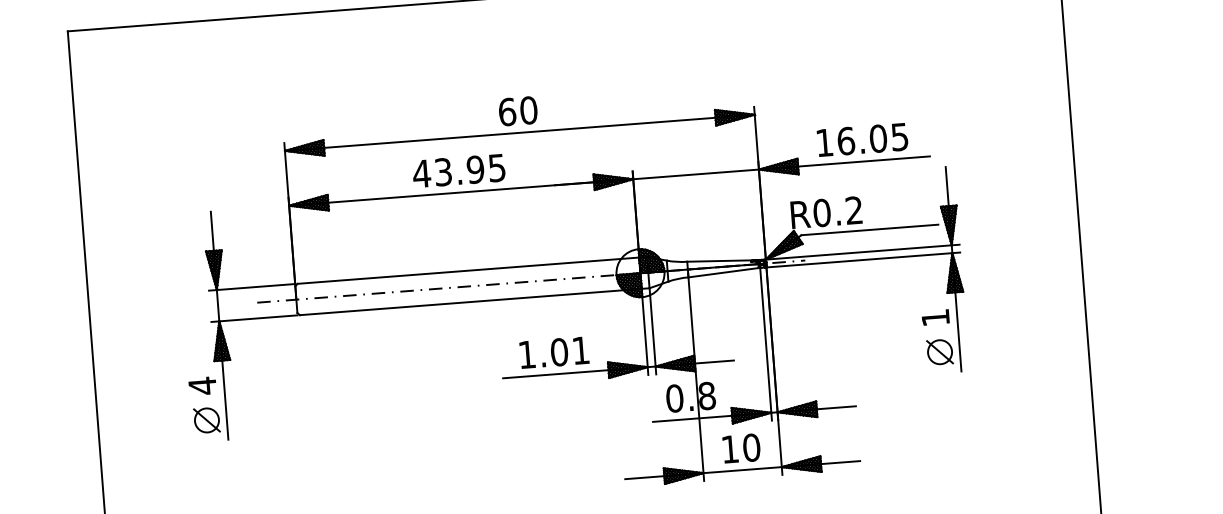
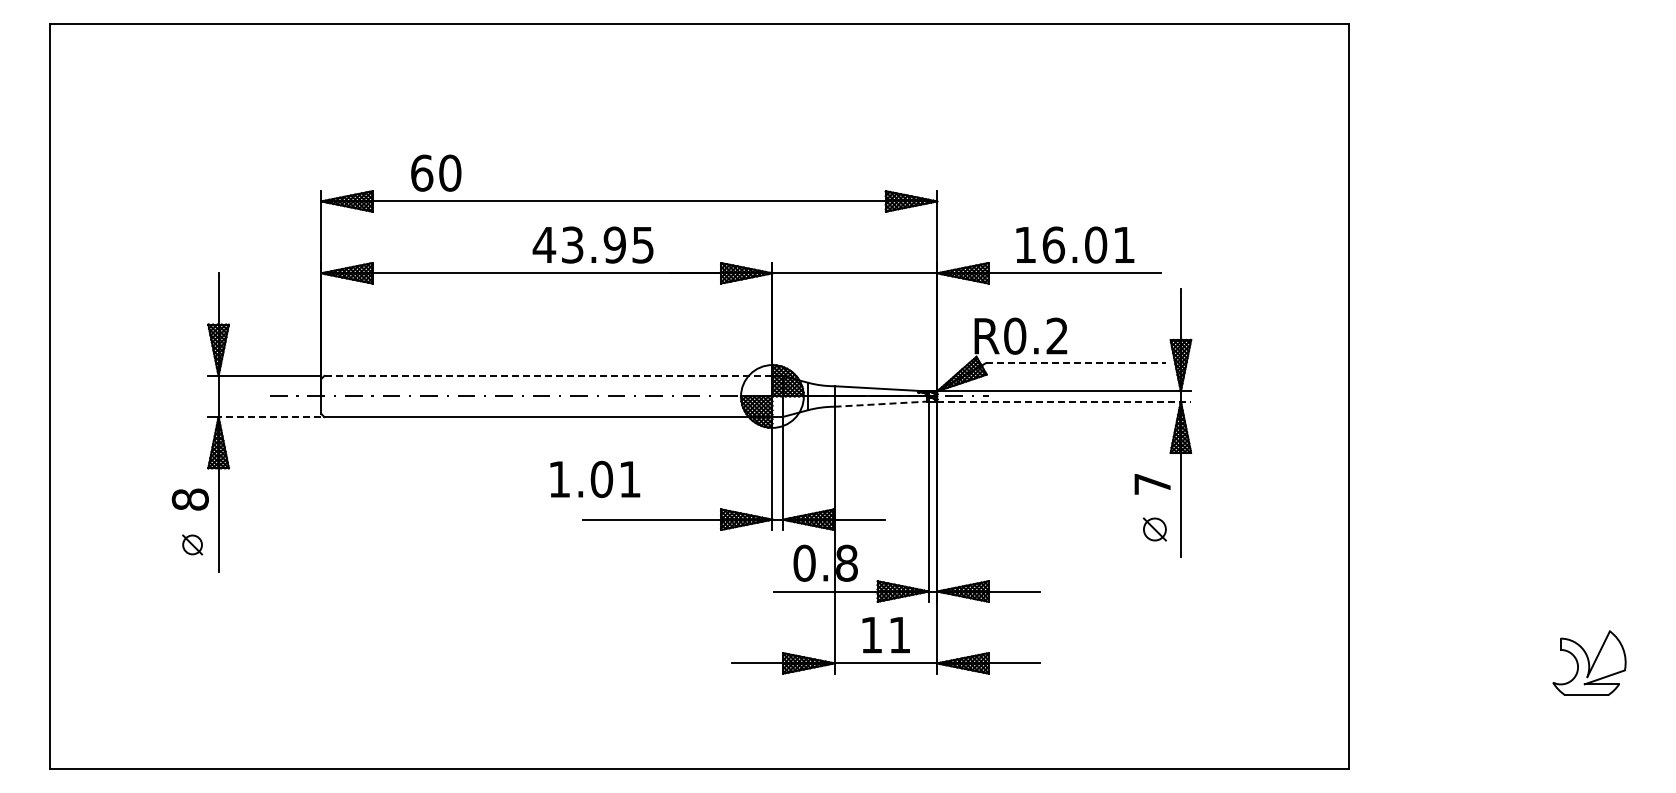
text: (518, 110) -> (436, 172), moved
text: (899, 137) -> (1123, 245), 16.05 -> 16.01
text: (458, 170) -> (592, 244), moved
line: (869, 230) -> (1075, 363), solid -> dashed
line: (863, 259) -> (1064, 401), solid -> dashed
line: (467, 270) -> (547, 375), solid -> dashed
line: (724, 272) -> (881, 404), solid -> dashed
line: (258, 318) -> (269, 417), solid -> dashed
text: (935, 318) -> (1152, 484), 1 -> 7
text: (554, 351) -> (595, 478), moved
part: (939, 352) -> (1154, 529), size x0.7
text: (201, 385) -> (189, 499), 4 -> 8
part: (206, 420) -> (192, 544), size x0.6
text: (751, 447) -> (899, 634), 10 -> 11

